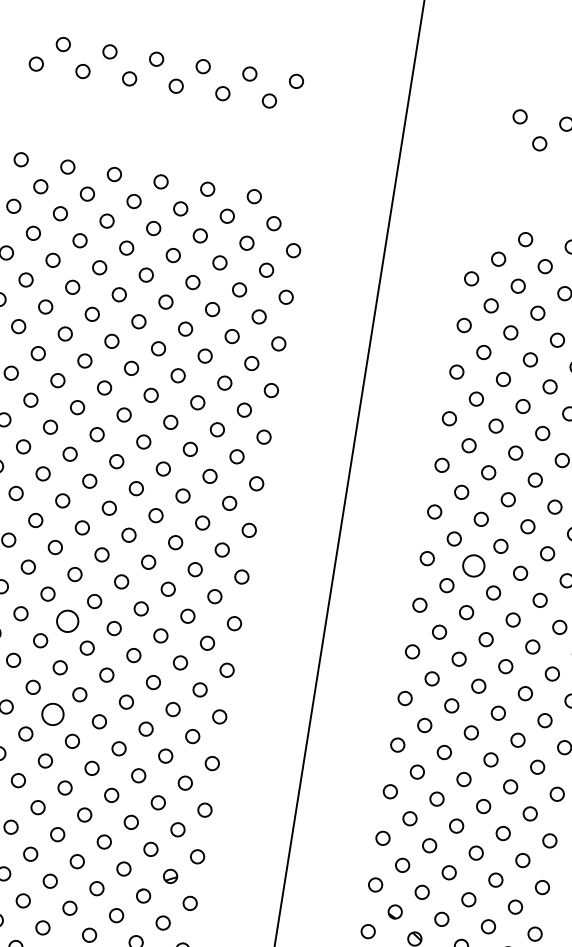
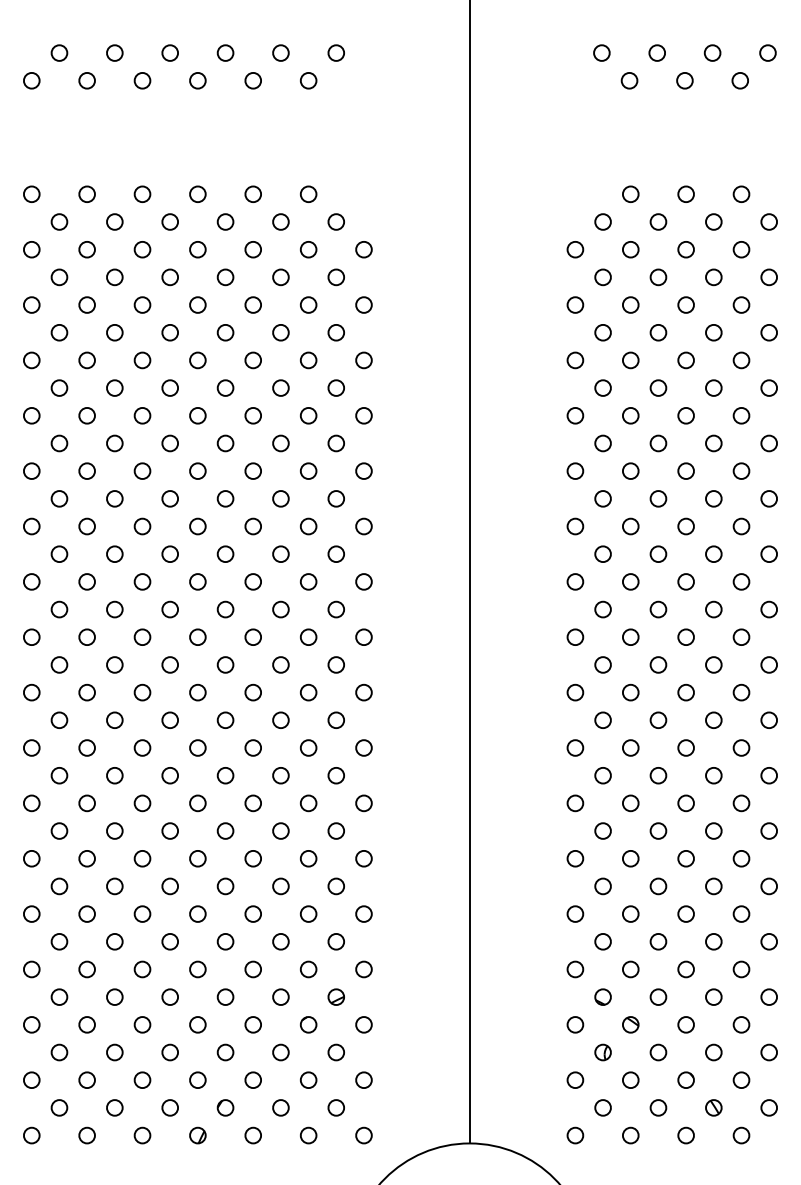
circle: (473, 565) -> (630, 581), size x0.62
circle: (67, 620) -> (169, 719), size x0.62
circle: (52, 713) -> (169, 830), size x0.62

